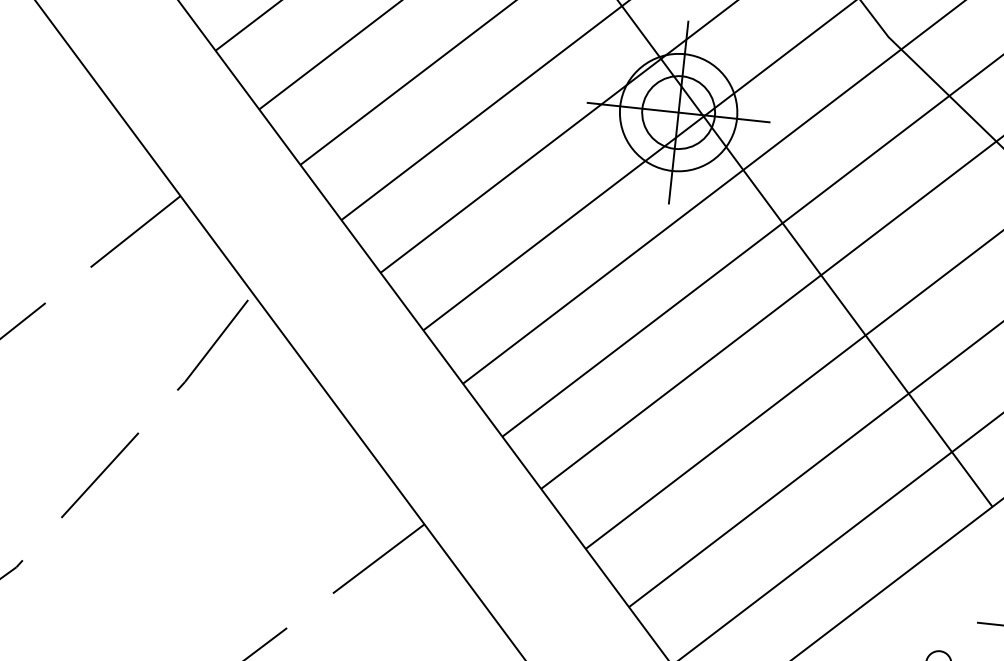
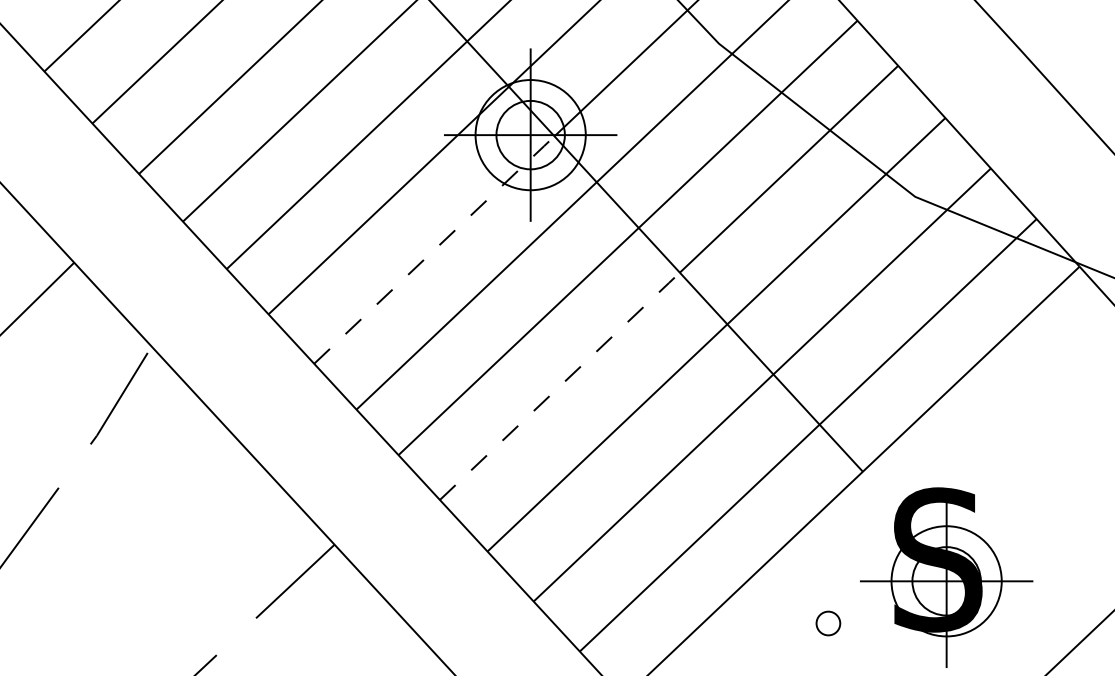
line: (564, 223) -> (435, 249), solid -> dashed
line: (681, 381) -> (560, 385), solid -> dashed

